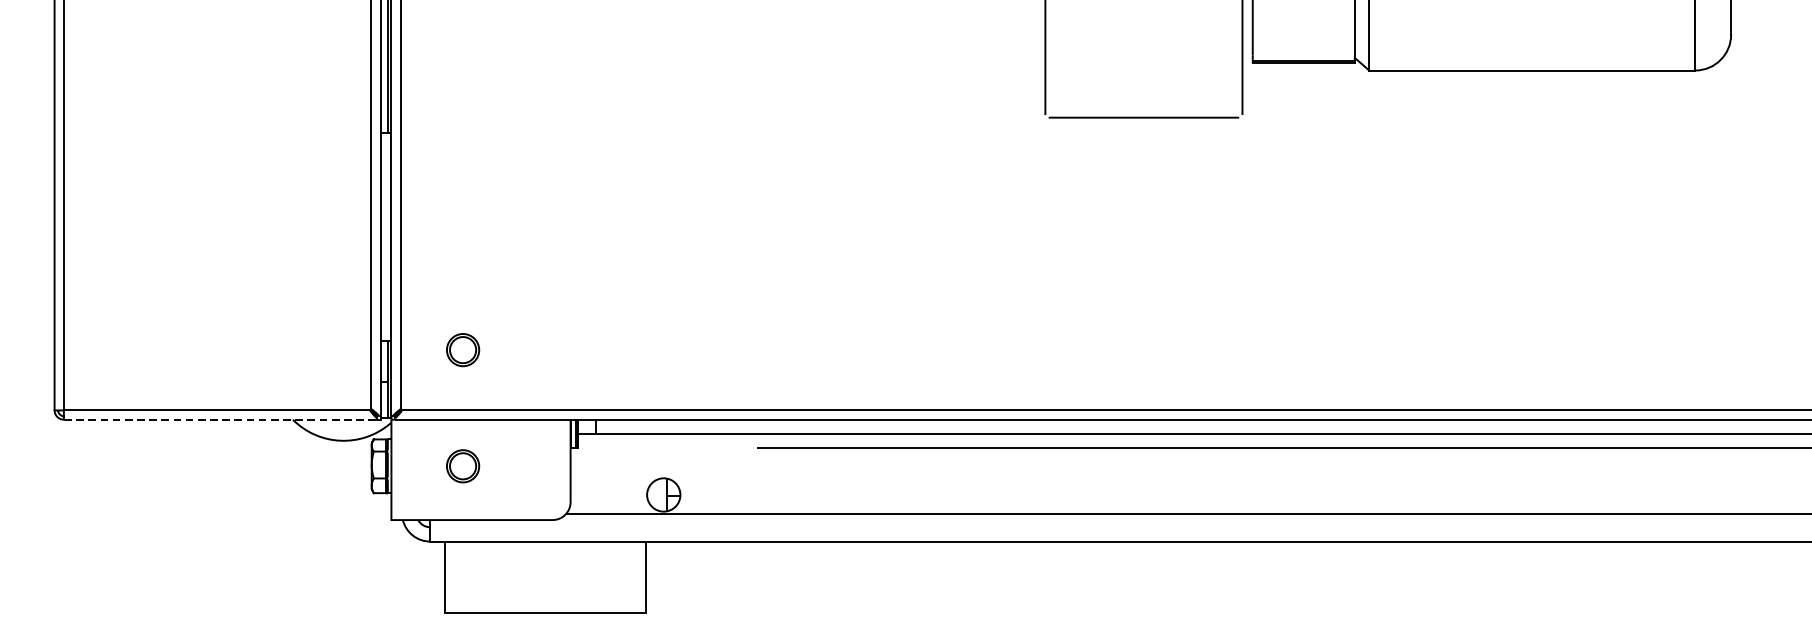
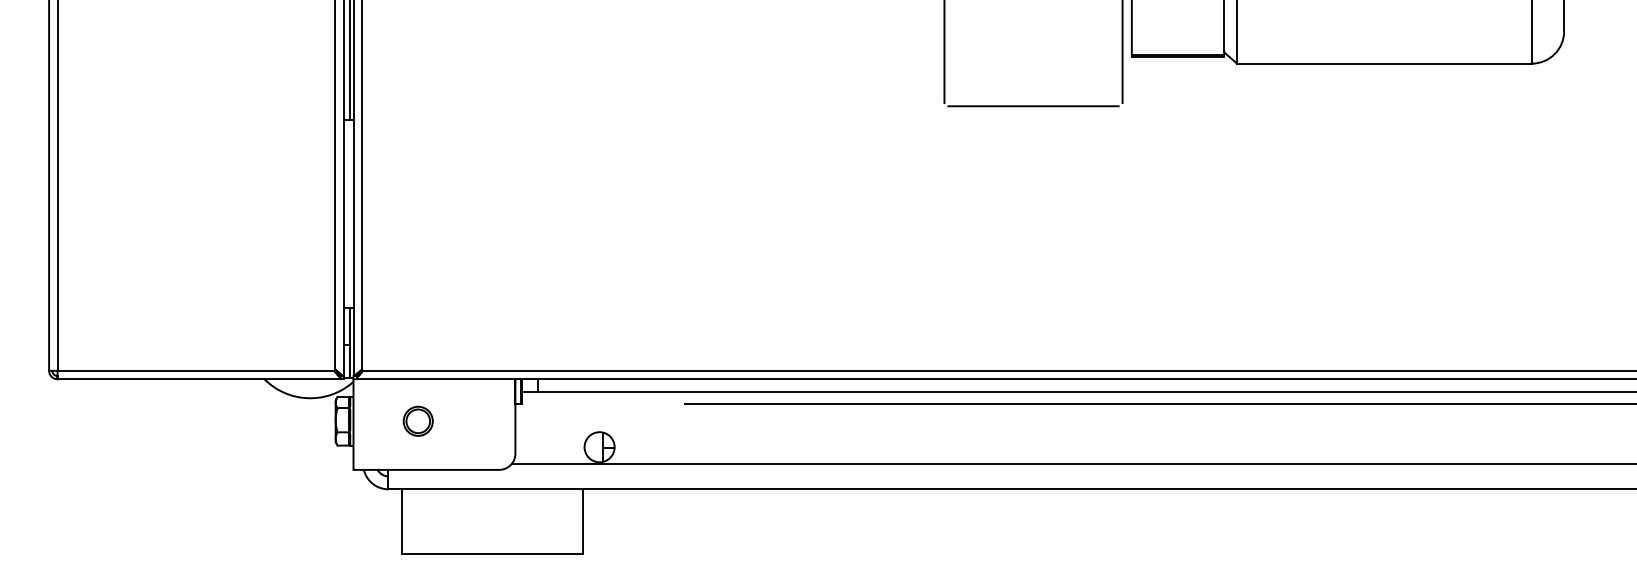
part: (462, 349) -> (417, 315), removed
line: (223, 420) -> (201, 379), dashed -> solid

